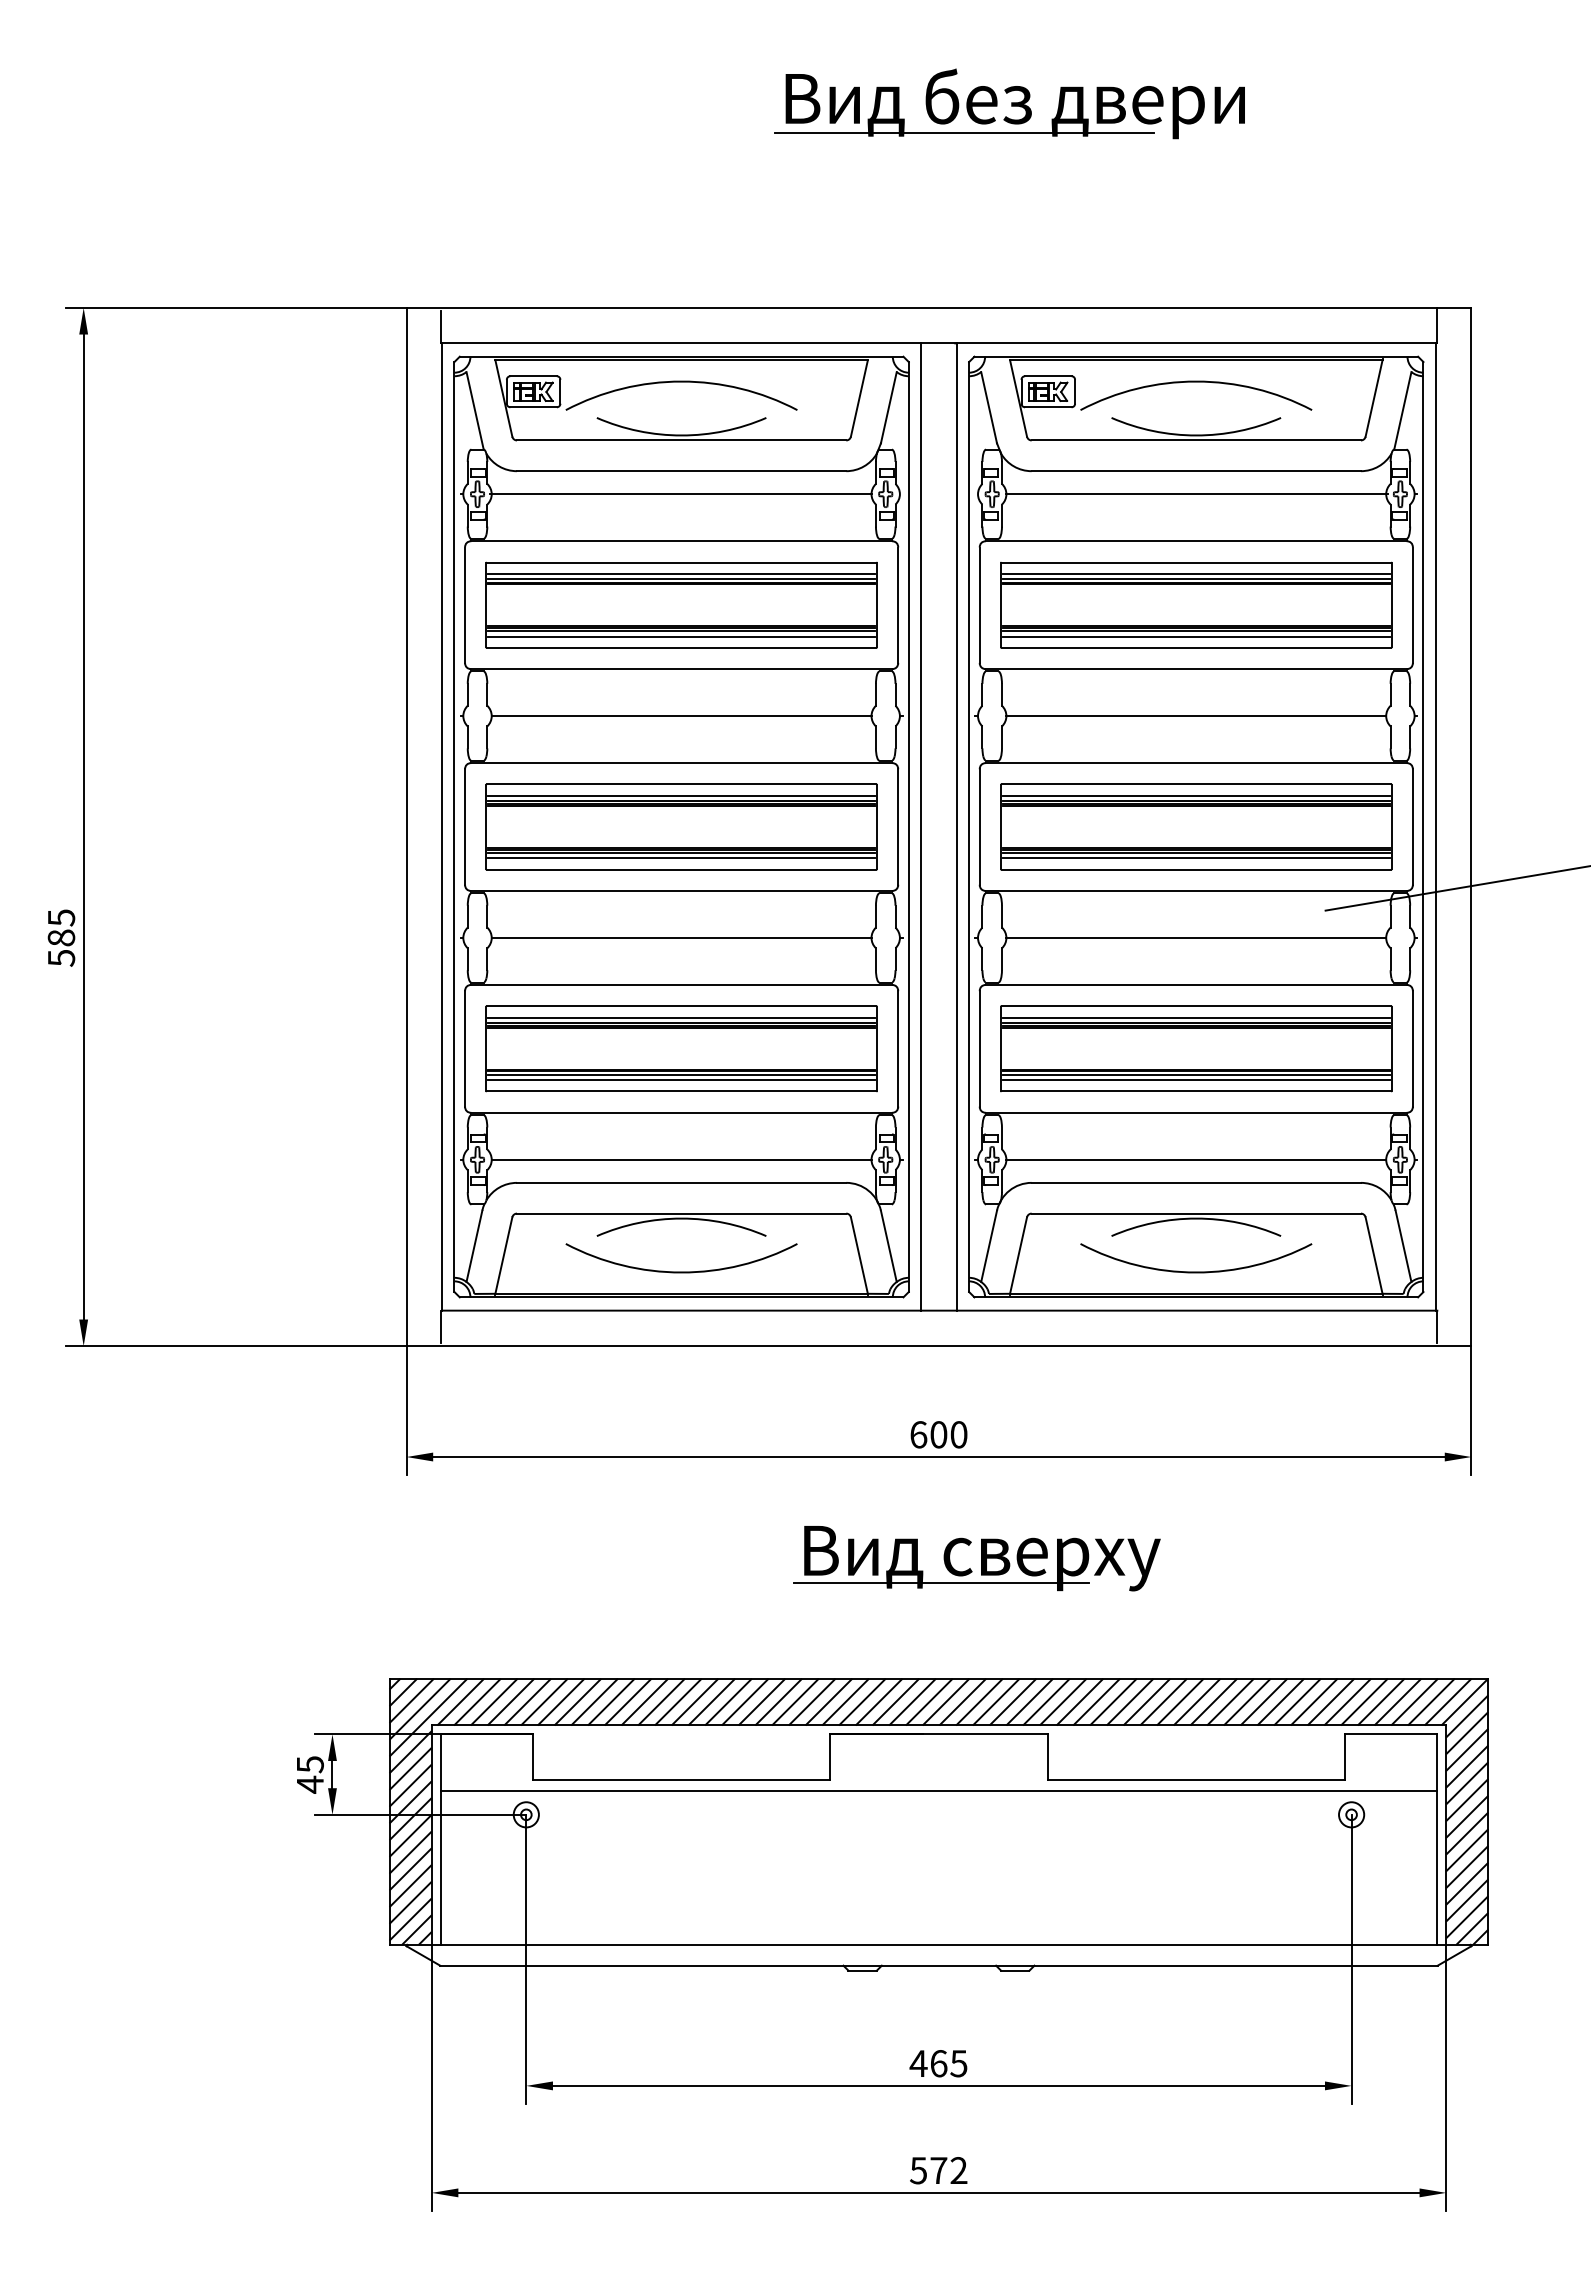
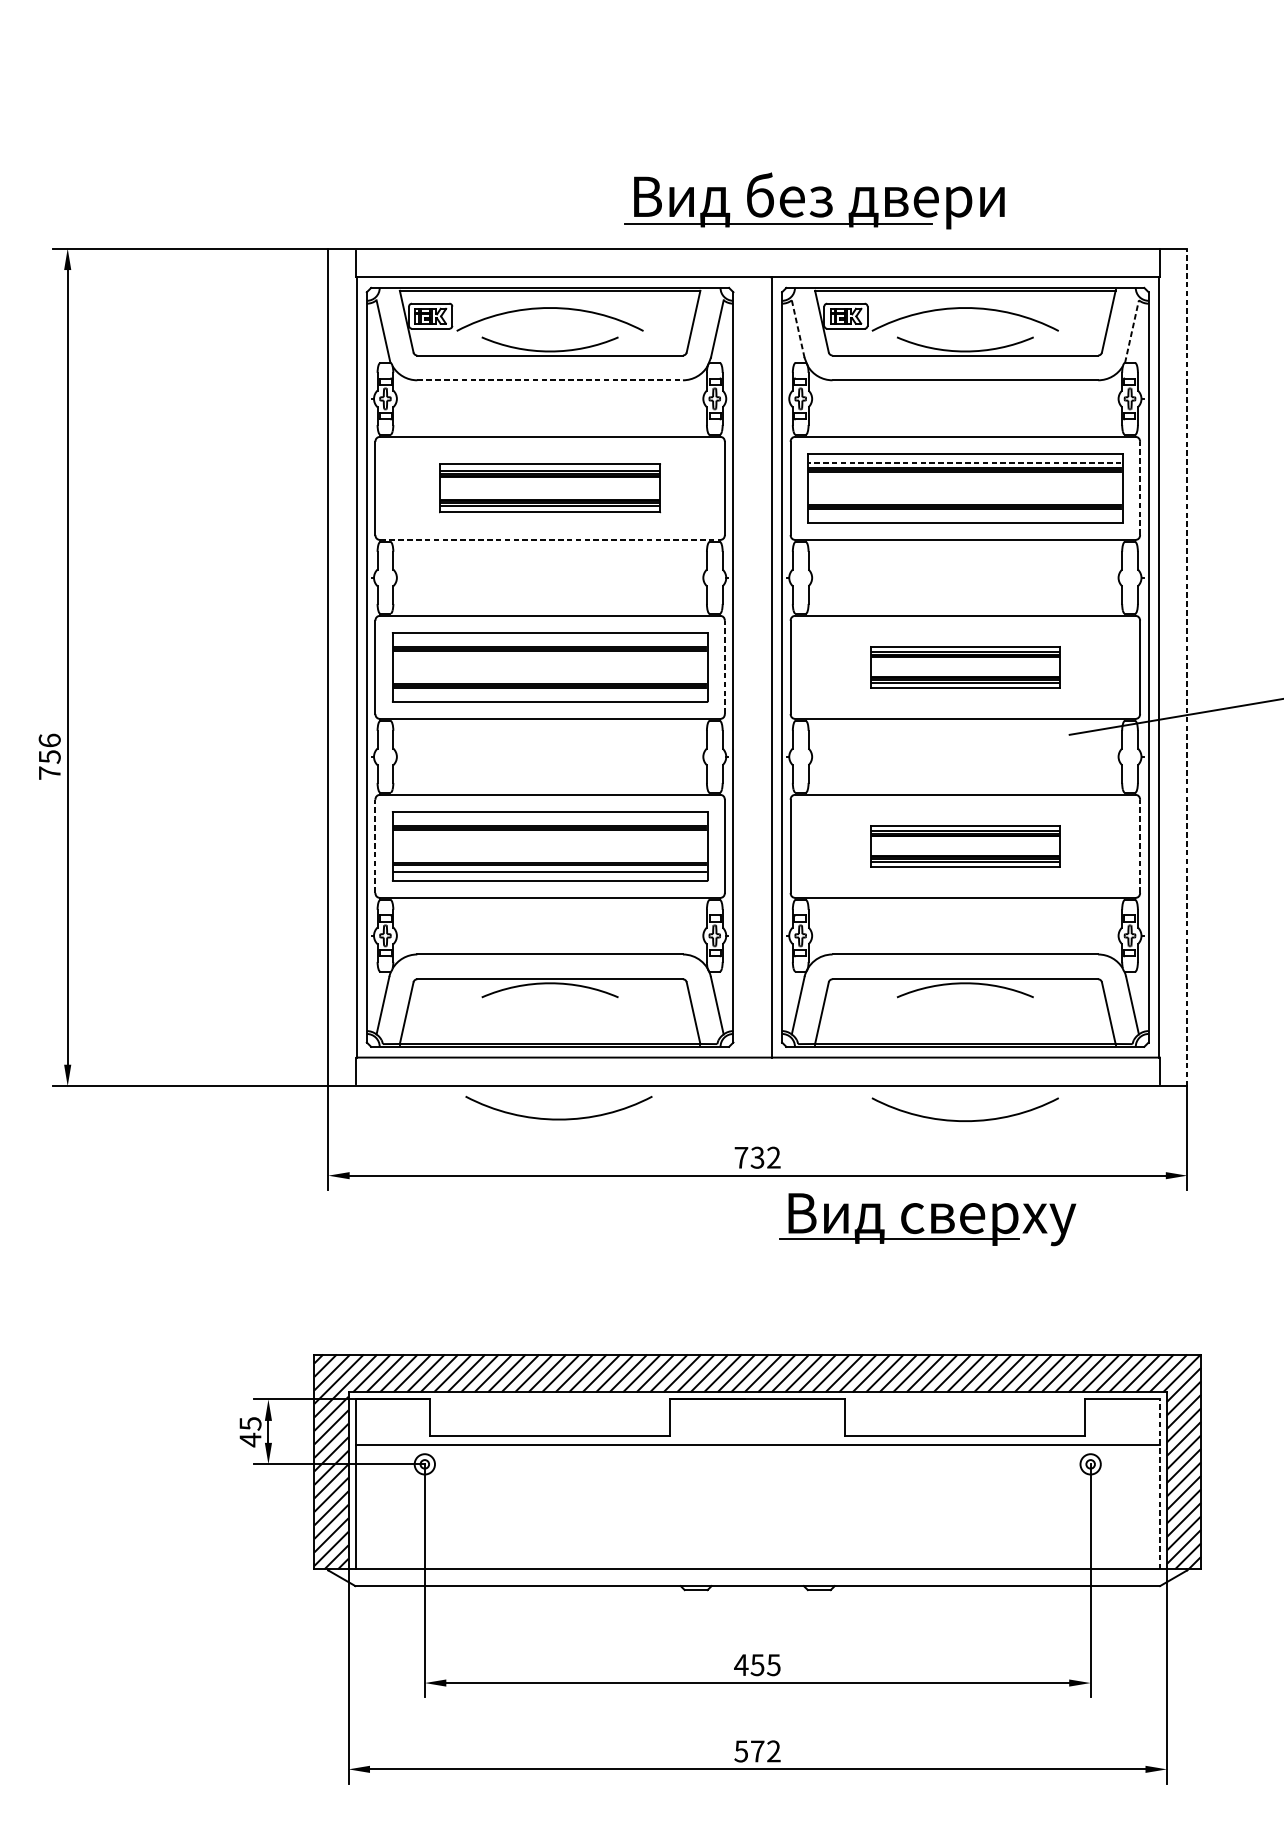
part: (1009, 103) -> (814, 200), moved
line: (989, 407) -> (798, 328), solid -> dashed
line: (1402, 410) -> (1131, 331), solid -> dashed
line: (681, 471) -> (550, 380), solid -> dashed
line: (680, 494) -> (549, 399), removed
line: (1196, 494) -> (965, 399), removed
line: (1195, 573) -> (964, 462), solid -> dashed
part: (681, 604) -> (550, 487), size x0.7
line: (1412, 605) -> (1139, 488), solid -> dashed
line: (1195, 636) -> (964, 513), removed
line: (682, 669) -> (550, 540), solid -> dashed
line: (681, 716) -> (550, 578), removed
line: (1196, 716) -> (965, 578), removed
line: (681, 795) -> (550, 641), removed
line: (921, 826) -> (743, 666), removed
part: (1196, 826) -> (965, 666), size x0.6
line: (1471, 826) -> (1187, 666), solid -> dashed
line: (898, 827) -> (725, 667), solid -> dashed
line: (681, 858) -> (550, 692), removed
text: (61, 937) -> (49, 756), 585 -> 756
line: (681, 937) -> (550, 756), removed
line: (1196, 937) -> (965, 756), removed
line: (681, 1017) -> (550, 821), removed
line: (465, 1048) -> (375, 846), solid -> dashed
part: (1196, 1048) -> (965, 846), size x0.6
line: (1412, 1048) -> (1139, 846), solid -> dashed
line: (681, 1074) -> (550, 867), removed
line: (681, 1159) -> (550, 935), removed
line: (1196, 1159) -> (965, 935), removed
arc: (681, 1271) -> (558, 1118), moved
arc: (1196, 1271) -> (965, 1120), moved
text: (938, 1434) -> (757, 1157), 600 -> 732
part: (976, 1558) -> (927, 1219), moved
line: (1437, 1839) -> (1159, 1484), solid -> dashed
text: (938, 2063) -> (757, 1664), 465 -> 455

